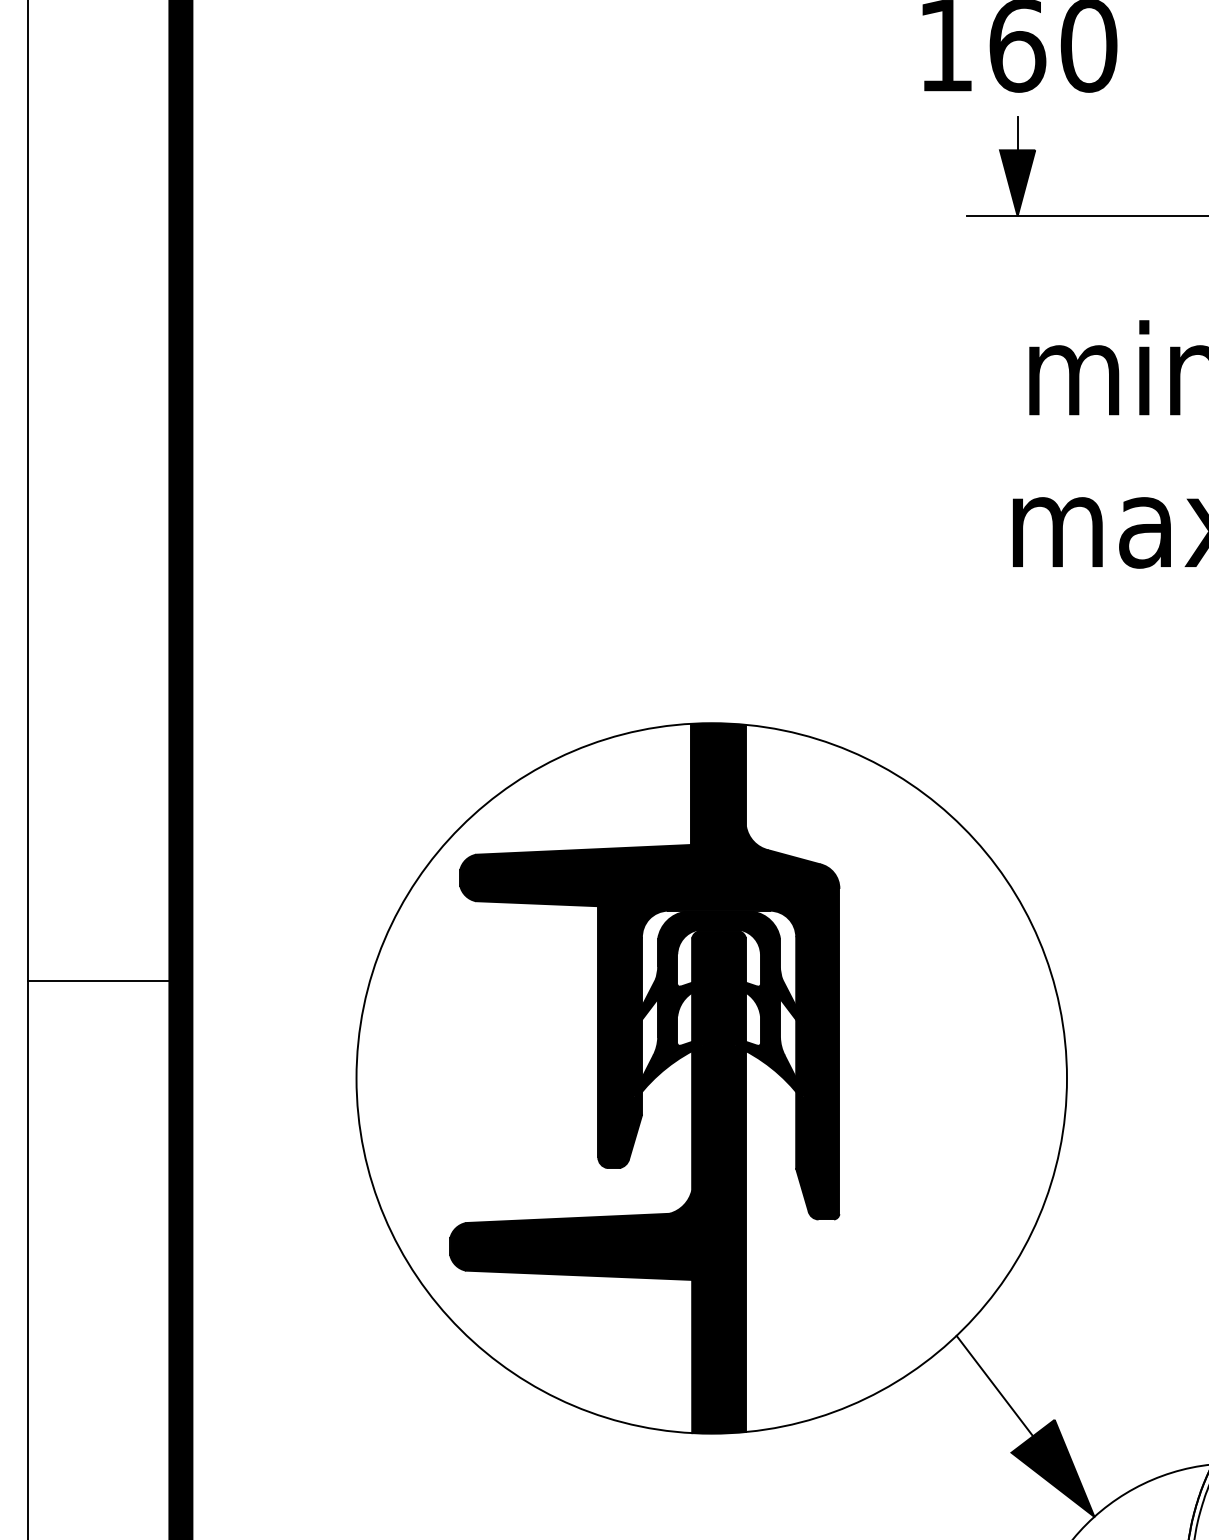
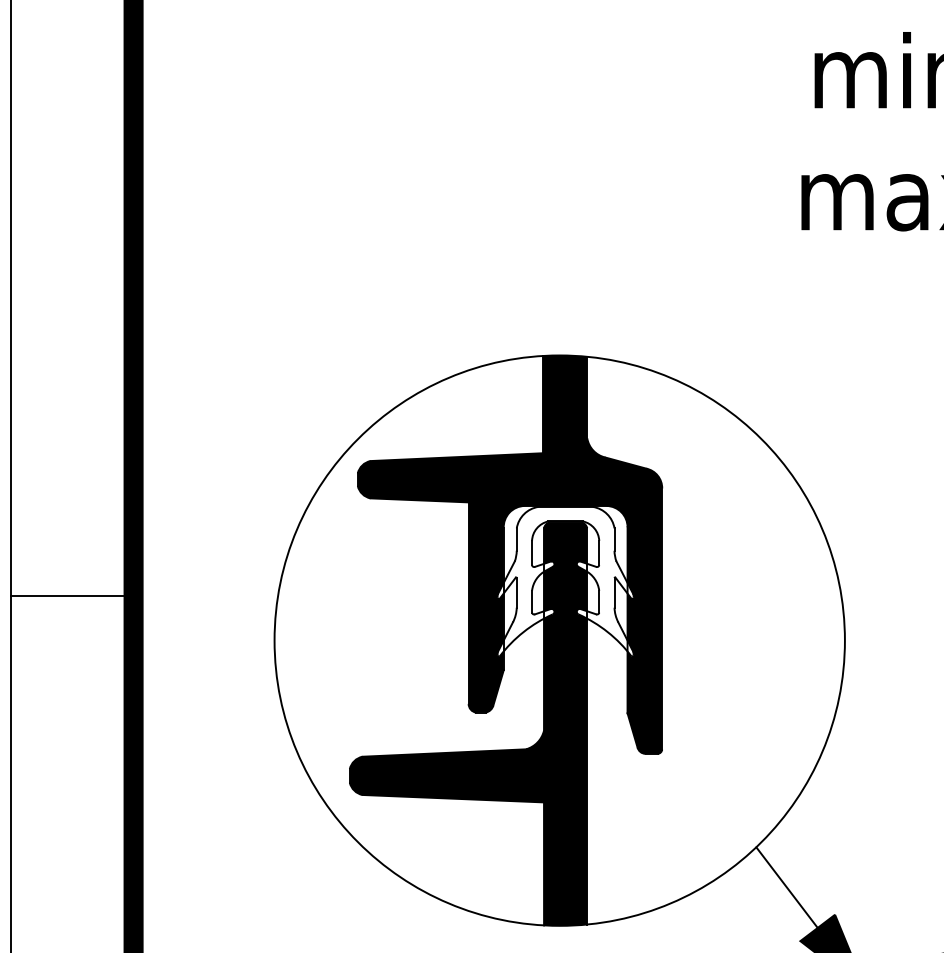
line: (104, 981) -> (72, 596), moved
fill: (718, 1004) -> (565, 581), removed

